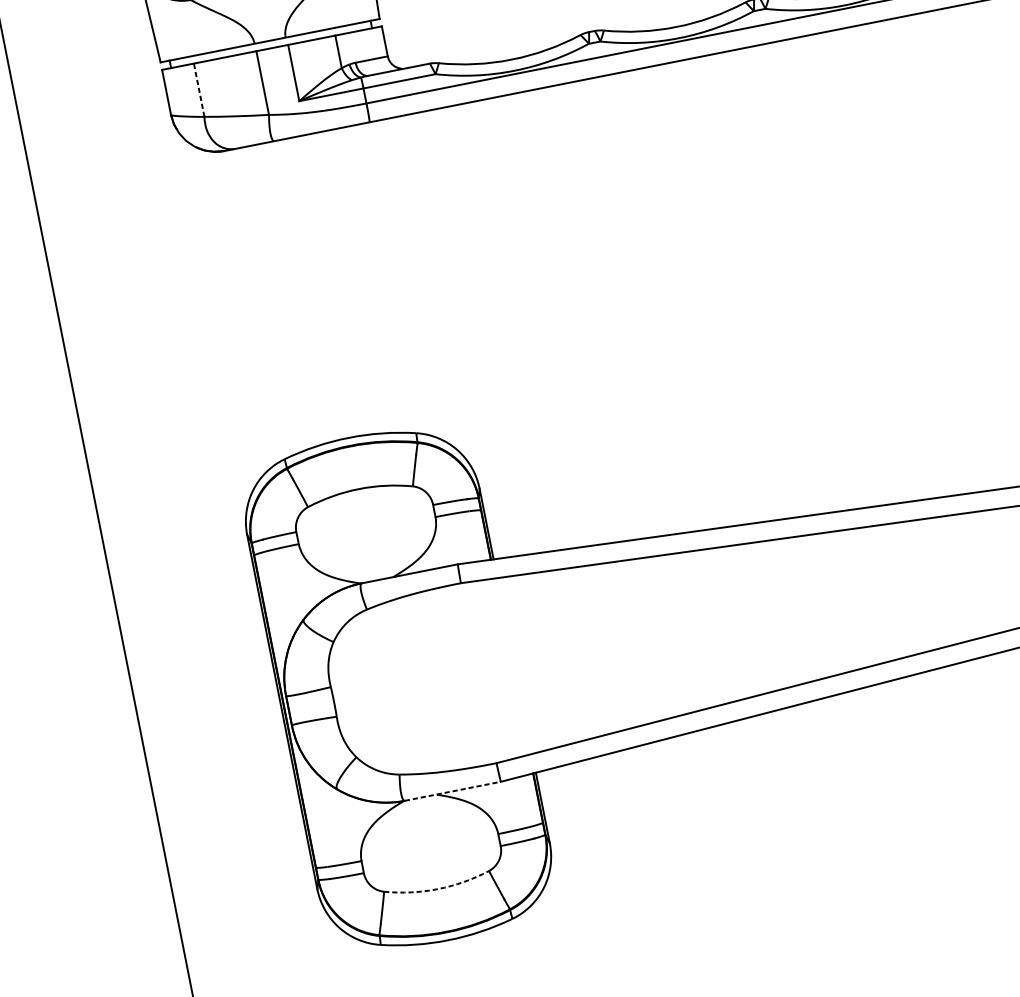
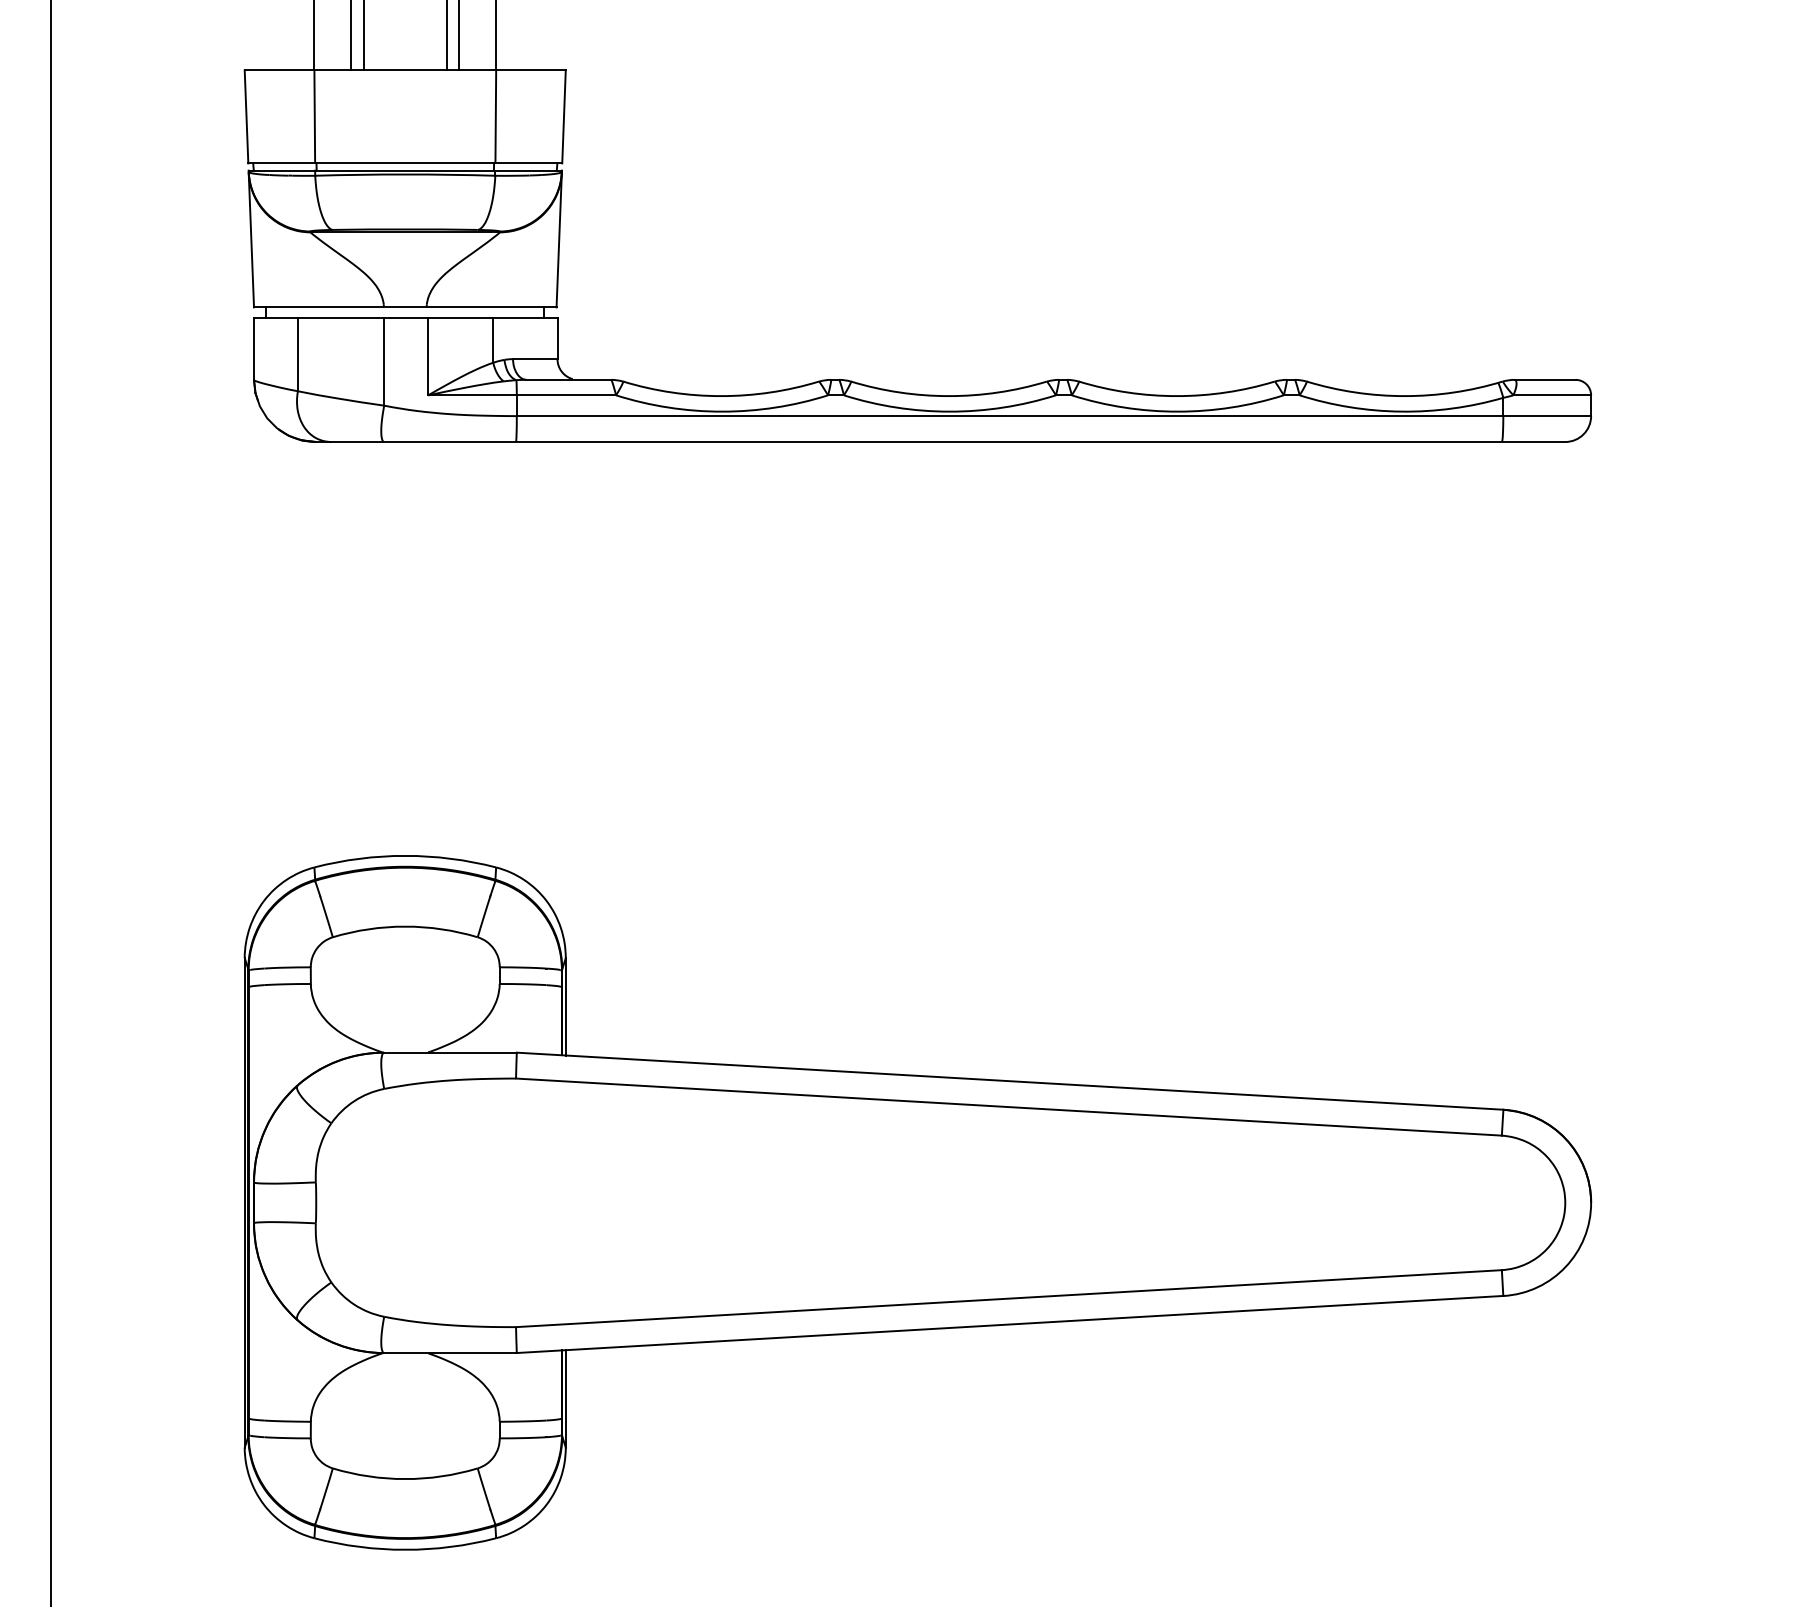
line: (198, 90) -> (297, 354), dashed -> solid
line: (453, 791) -> (451, 1353), dashed -> solid
arc: (438, 889) -> (405, 1479), dashed -> solid

